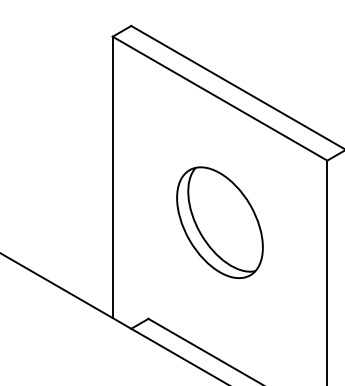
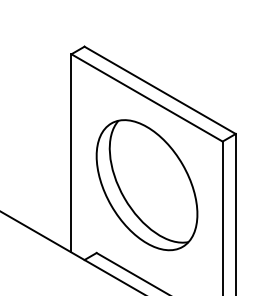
part: (219, 223) -> (146, 185), size x1.67

